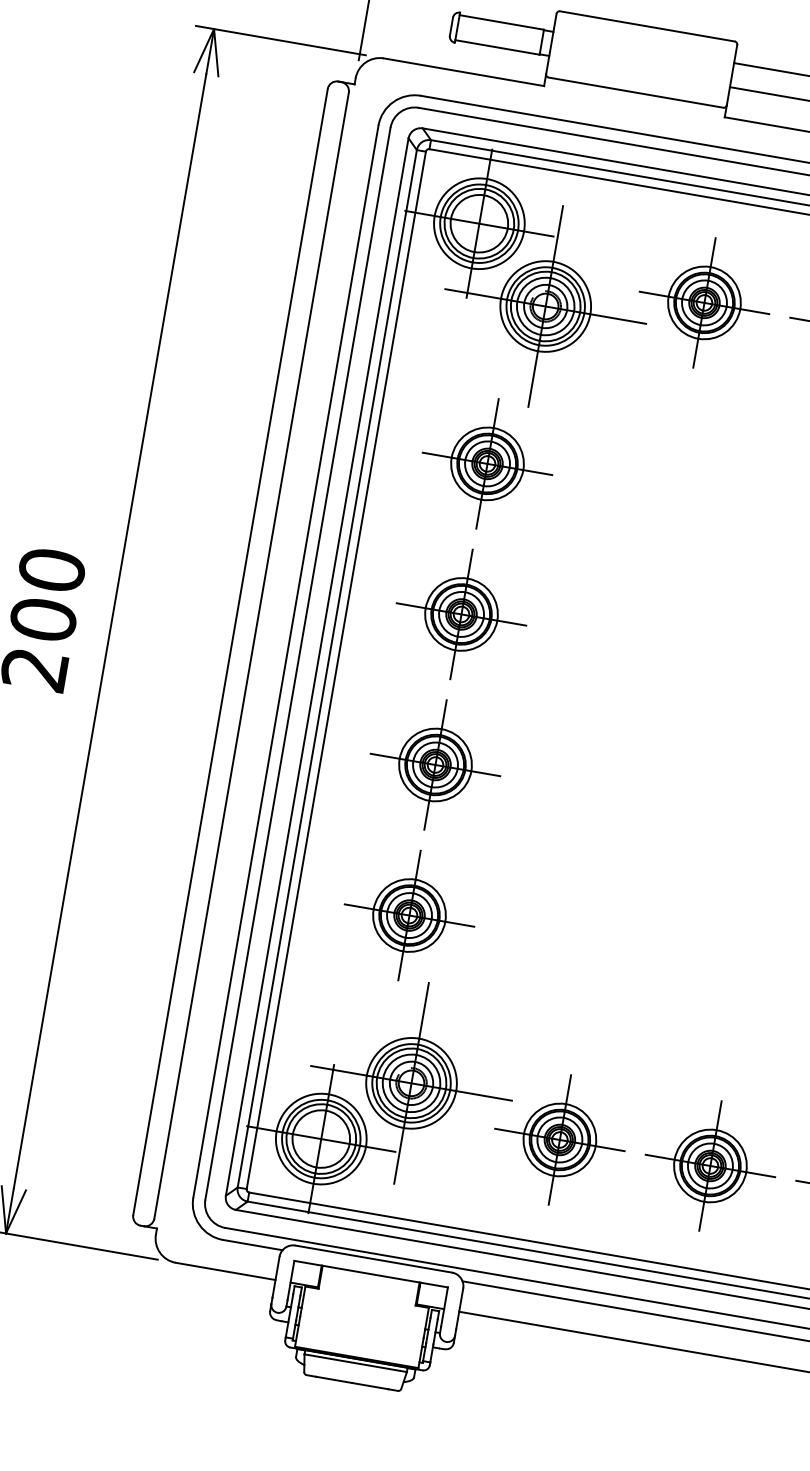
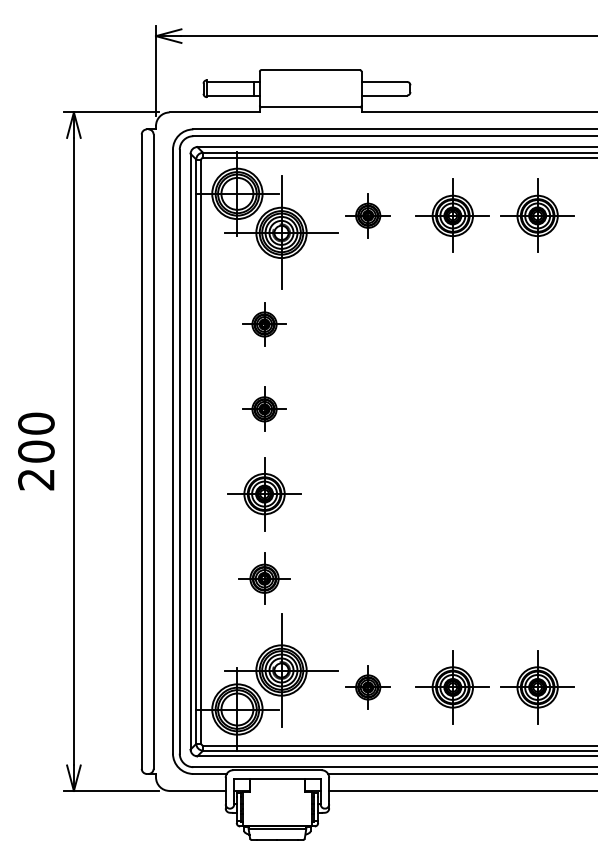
part: (705, 302) -> (368, 215), size x0.6
part: (487, 463) -> (264, 324), size x0.6
part: (461, 614) -> (264, 409), size x0.6
part: (409, 914) -> (264, 578), size x0.7
part: (560, 1140) -> (368, 687), size x0.6

